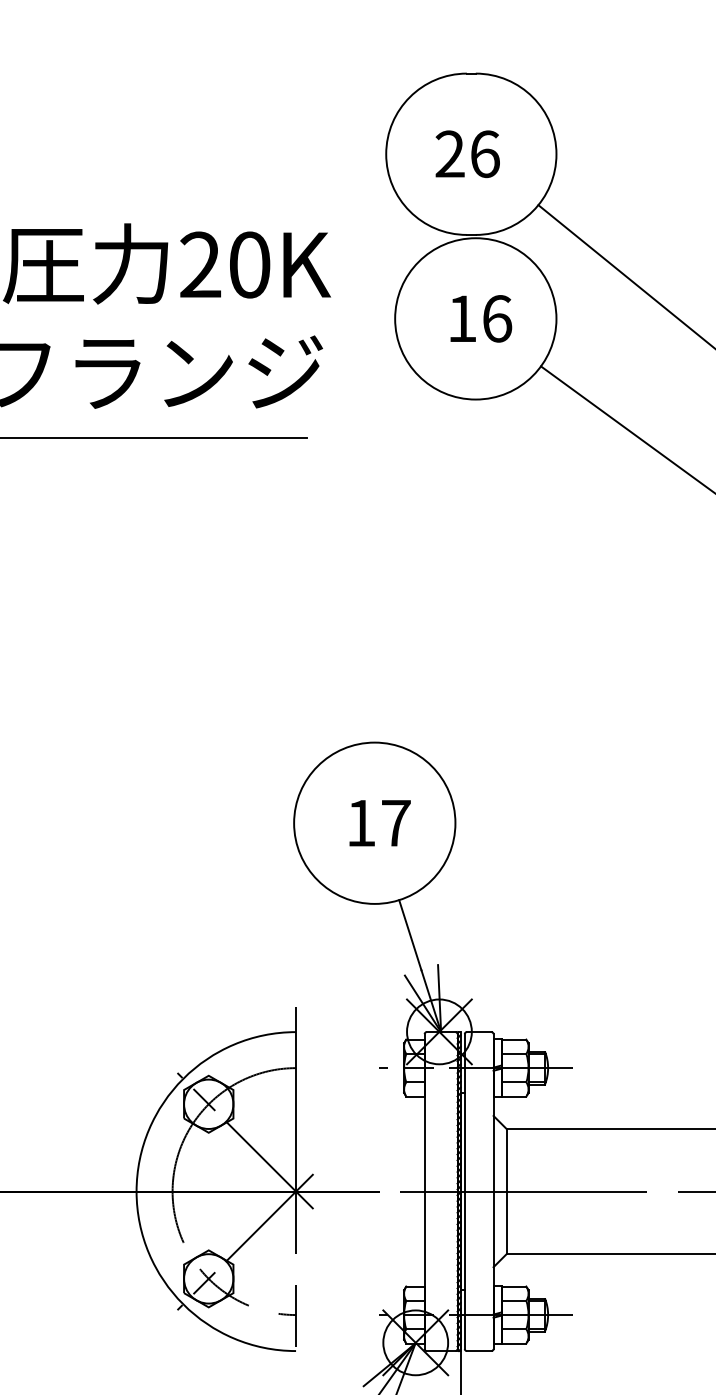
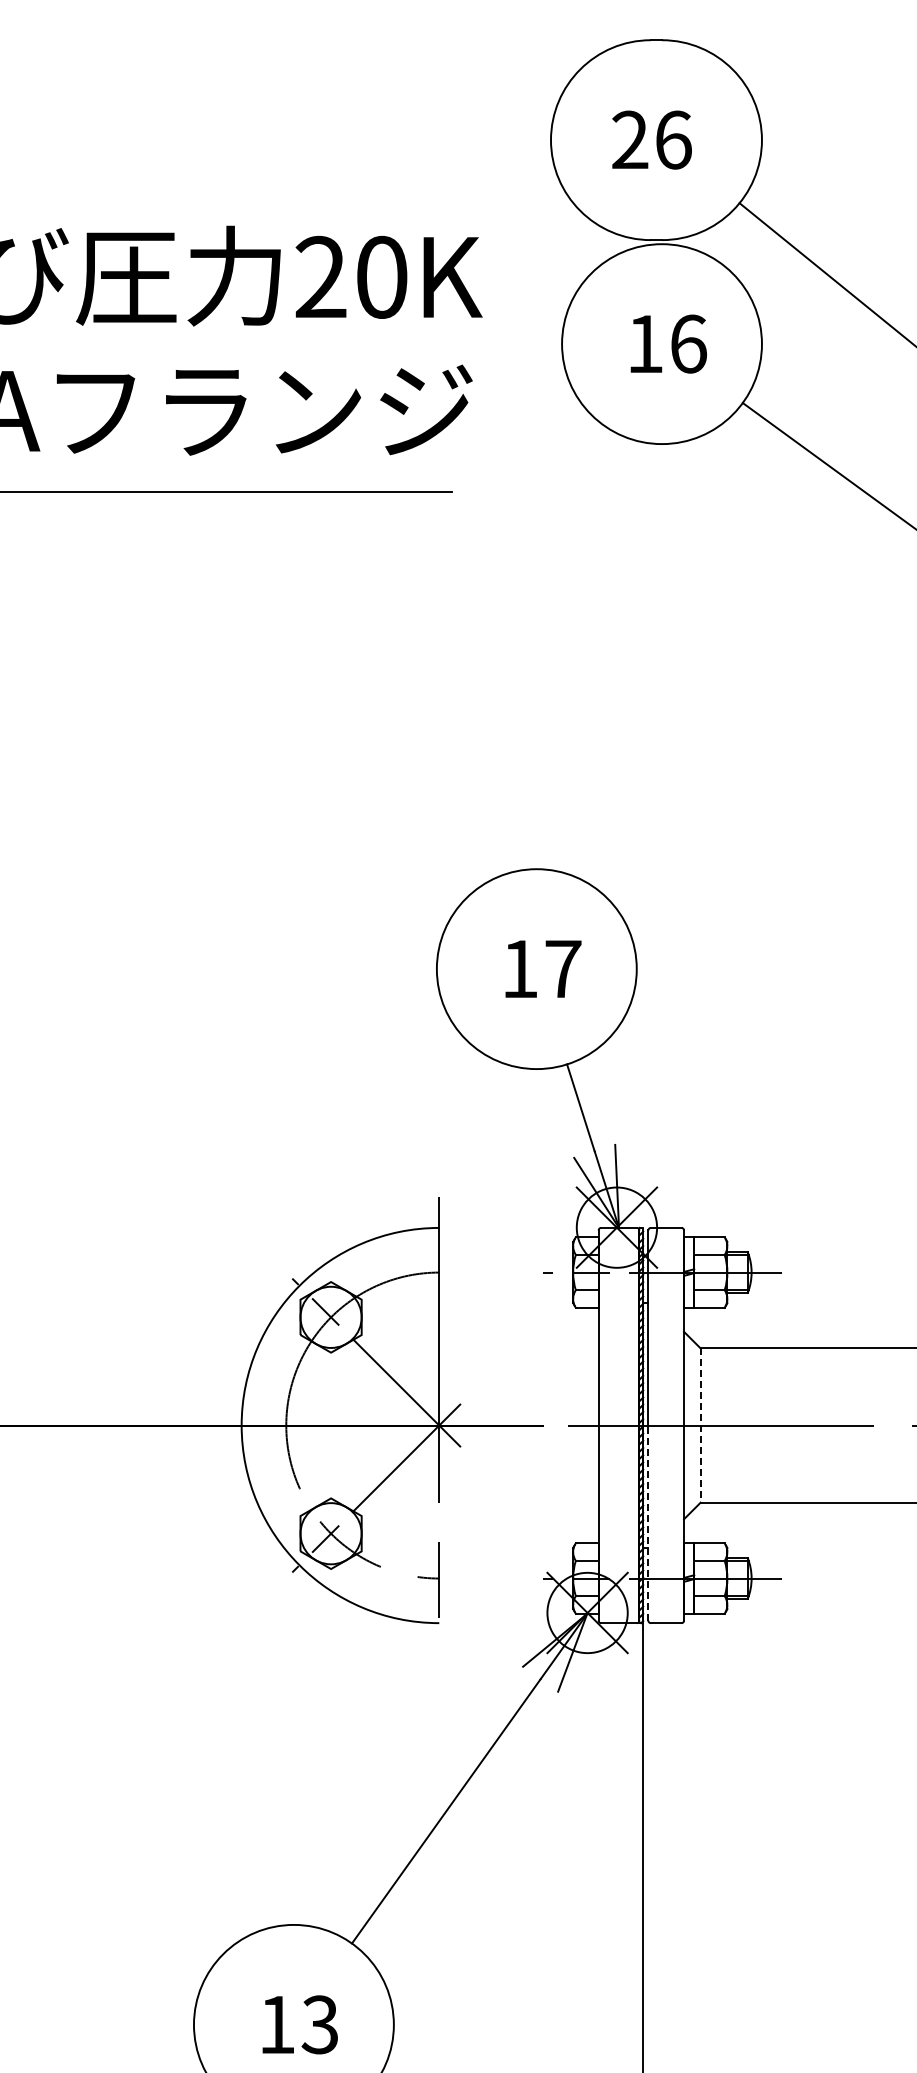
line: (506, 1192) -> (700, 1426), solid -> dashed
line: (464, 1270) -> (648, 1523), solid -> dashed

